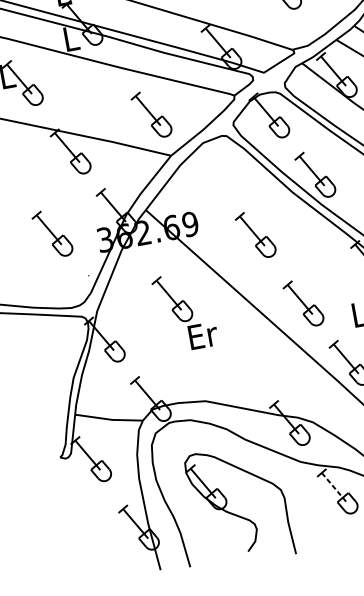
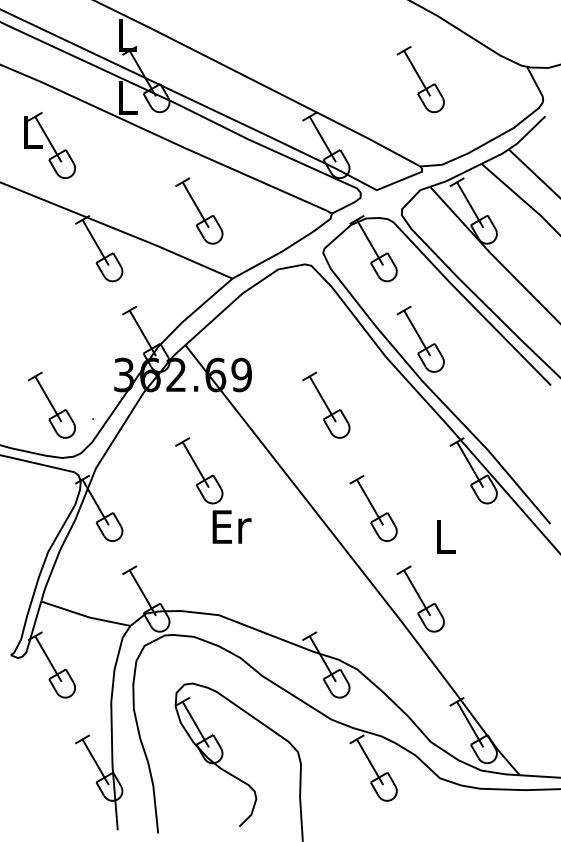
part: (151, 114) -> (199, 210), moved
part: (52, 233) -> (51, 404), moved
line: (334, 487) -> (370, 762), dashed -> solid

